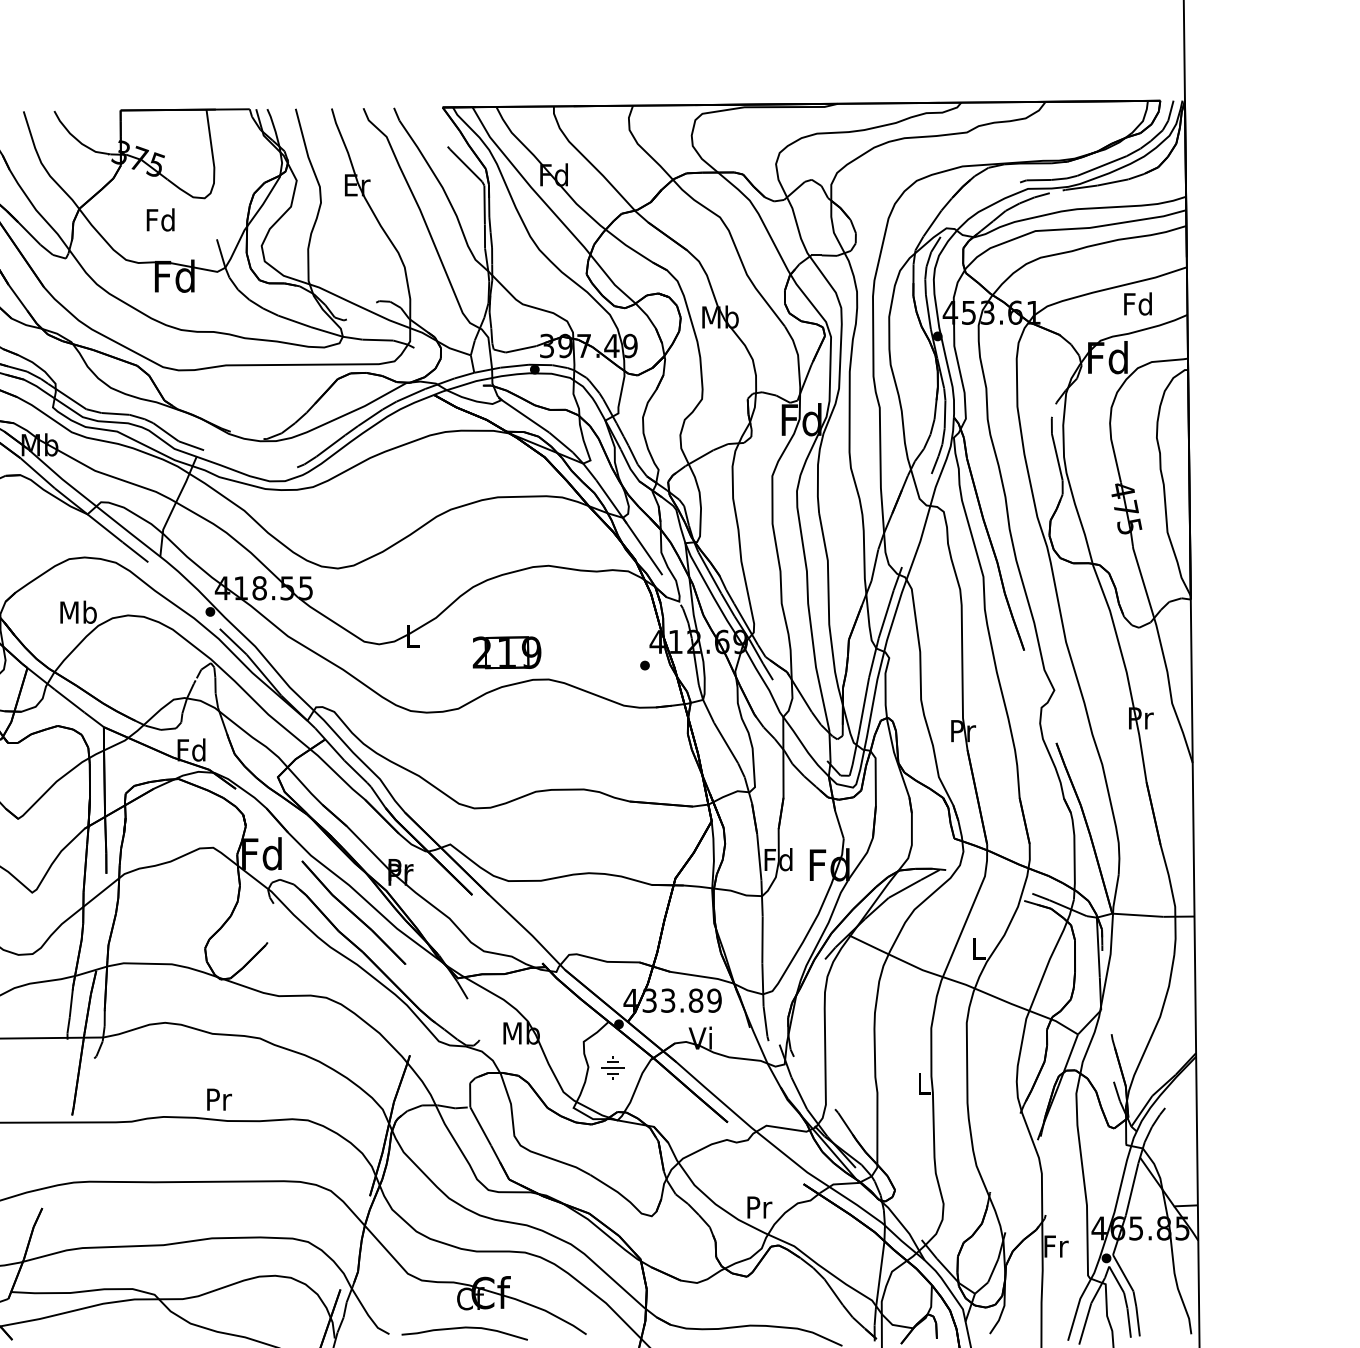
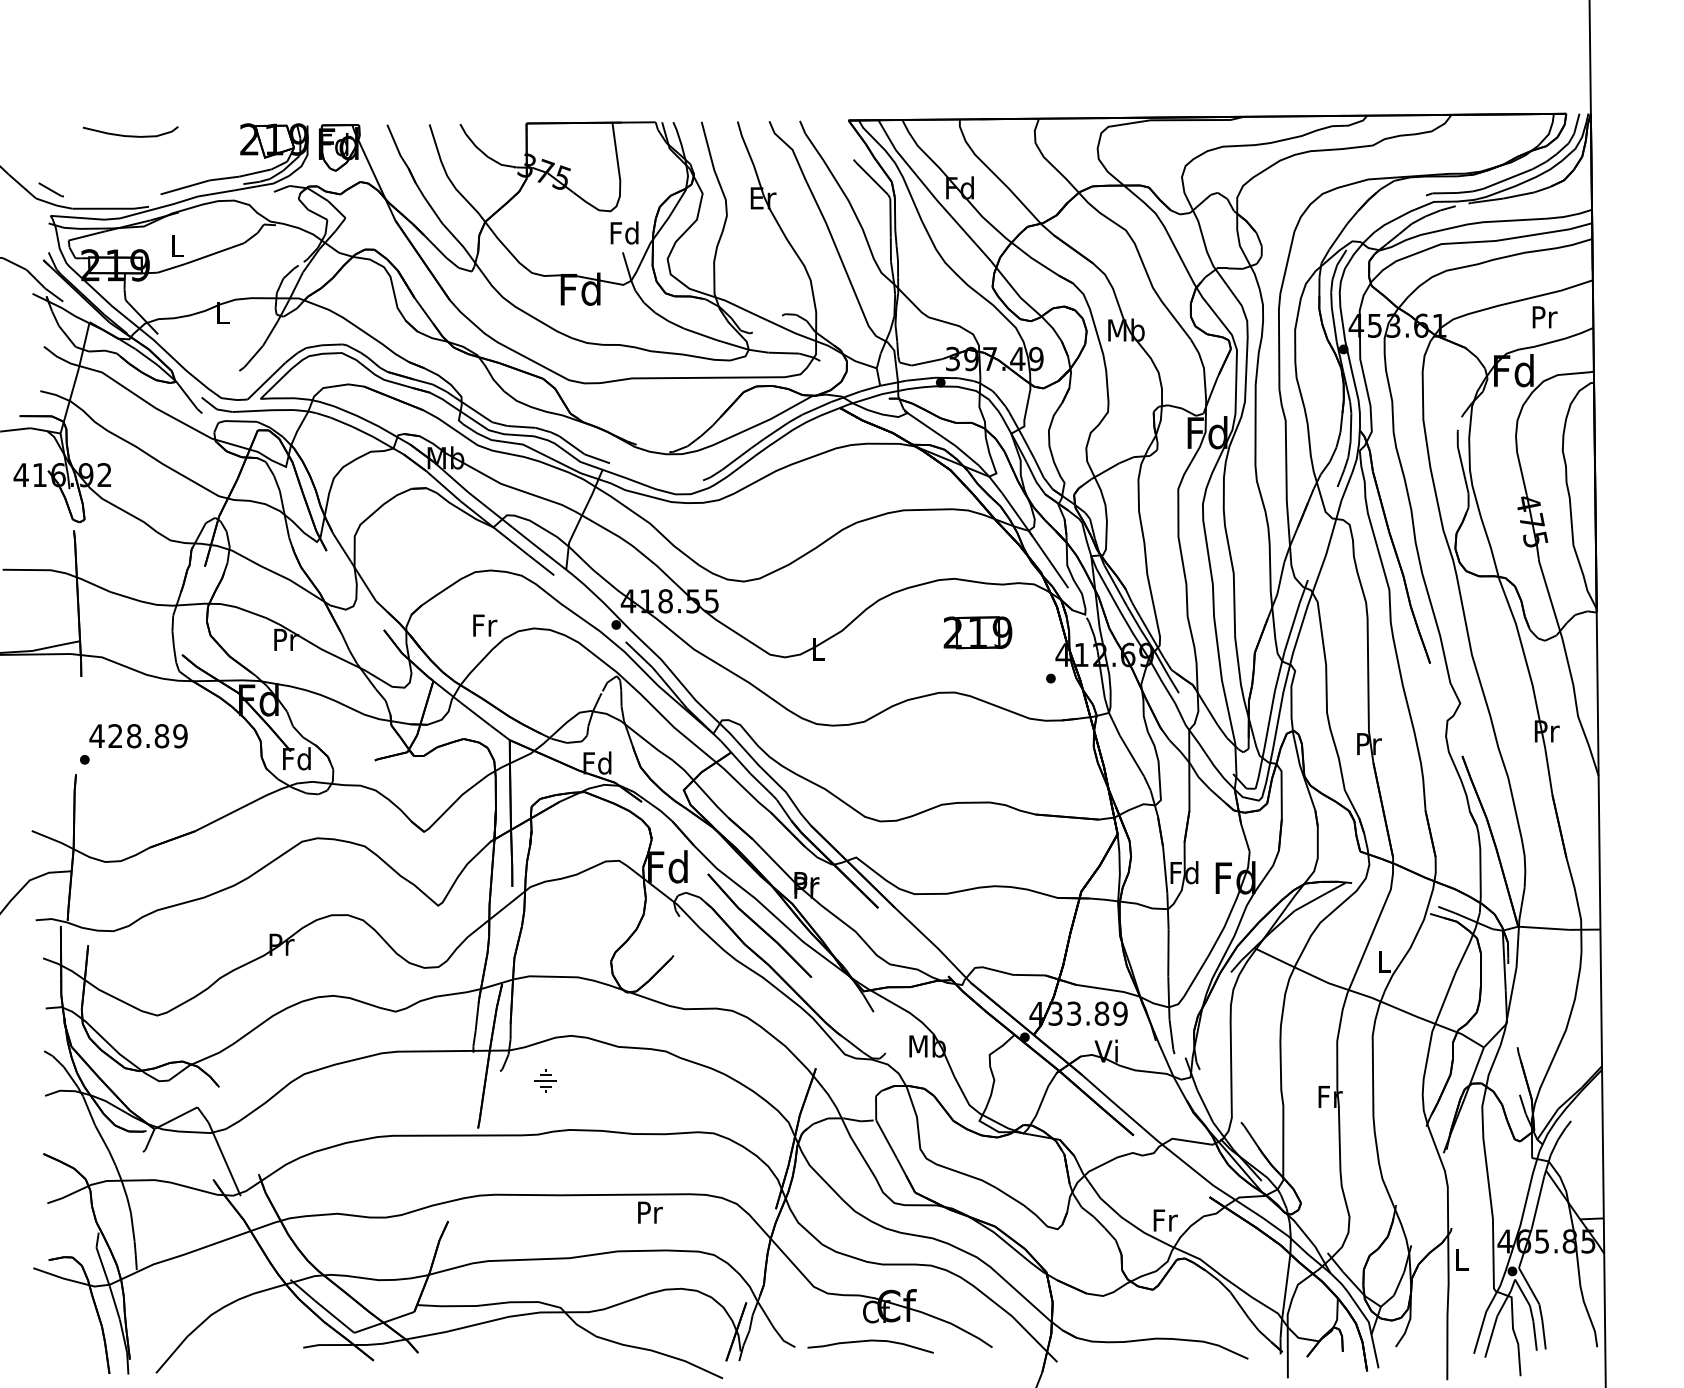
text: (160, 219) -> (624, 232), moved
text: (1137, 303) -> (1543, 316), Fd -> Pr
text: (78, 611) -> (484, 624), Mb -> Fr
part: (506, 652) -> (977, 632), moved
part: (612, 1067) -> (545, 1080), moved
text: (924, 1083) -> (1330, 1096), L -> Fr
text: (219, 1099) -> (650, 1212), moved
text: (759, 1207) -> (1165, 1220), Pr -> Fr
text: (1056, 1246) -> (1462, 1259), Fr -> L

